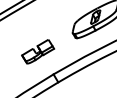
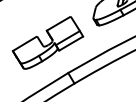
part: (37, 51) -> (47, 42), size x1.67

